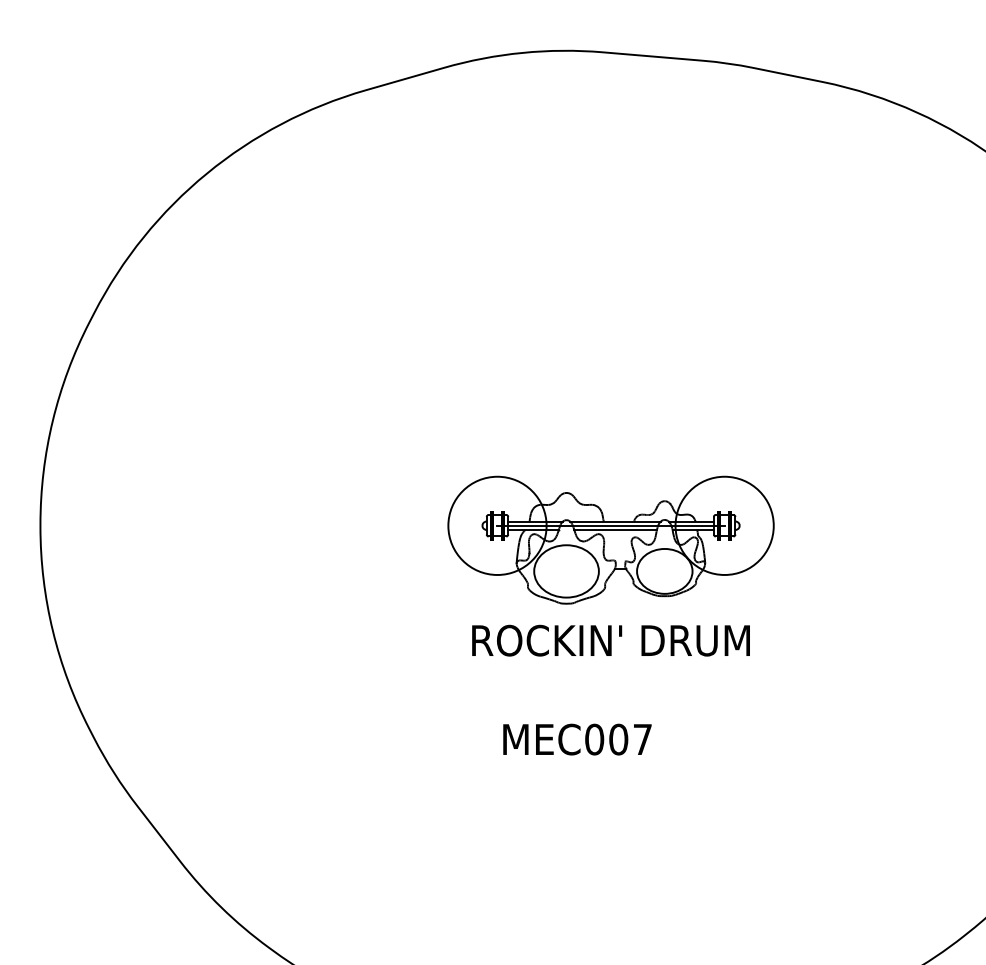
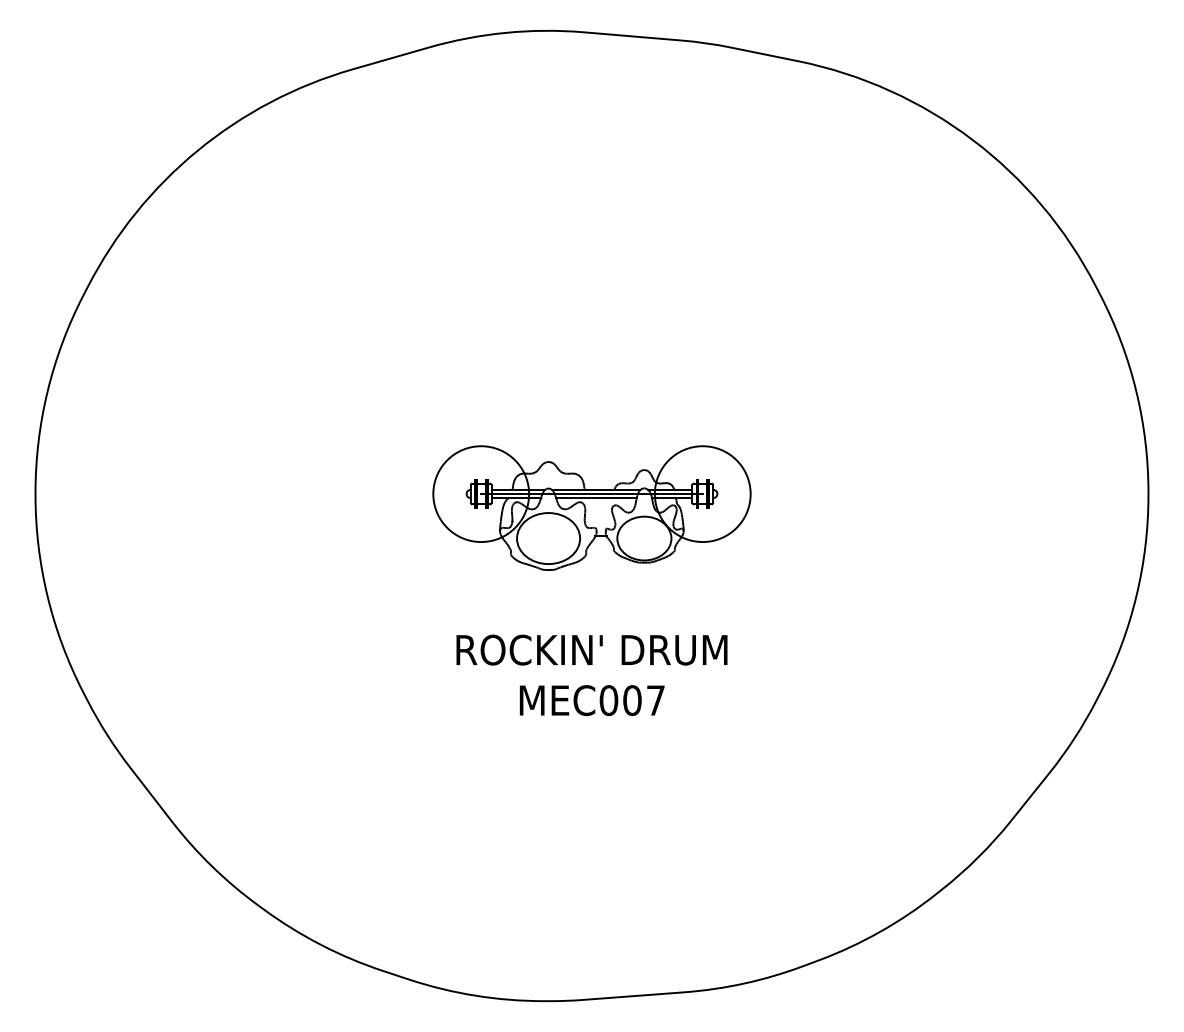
text: (610, 640) -> (591, 649), moved
text: (576, 739) -> (591, 700), moved

